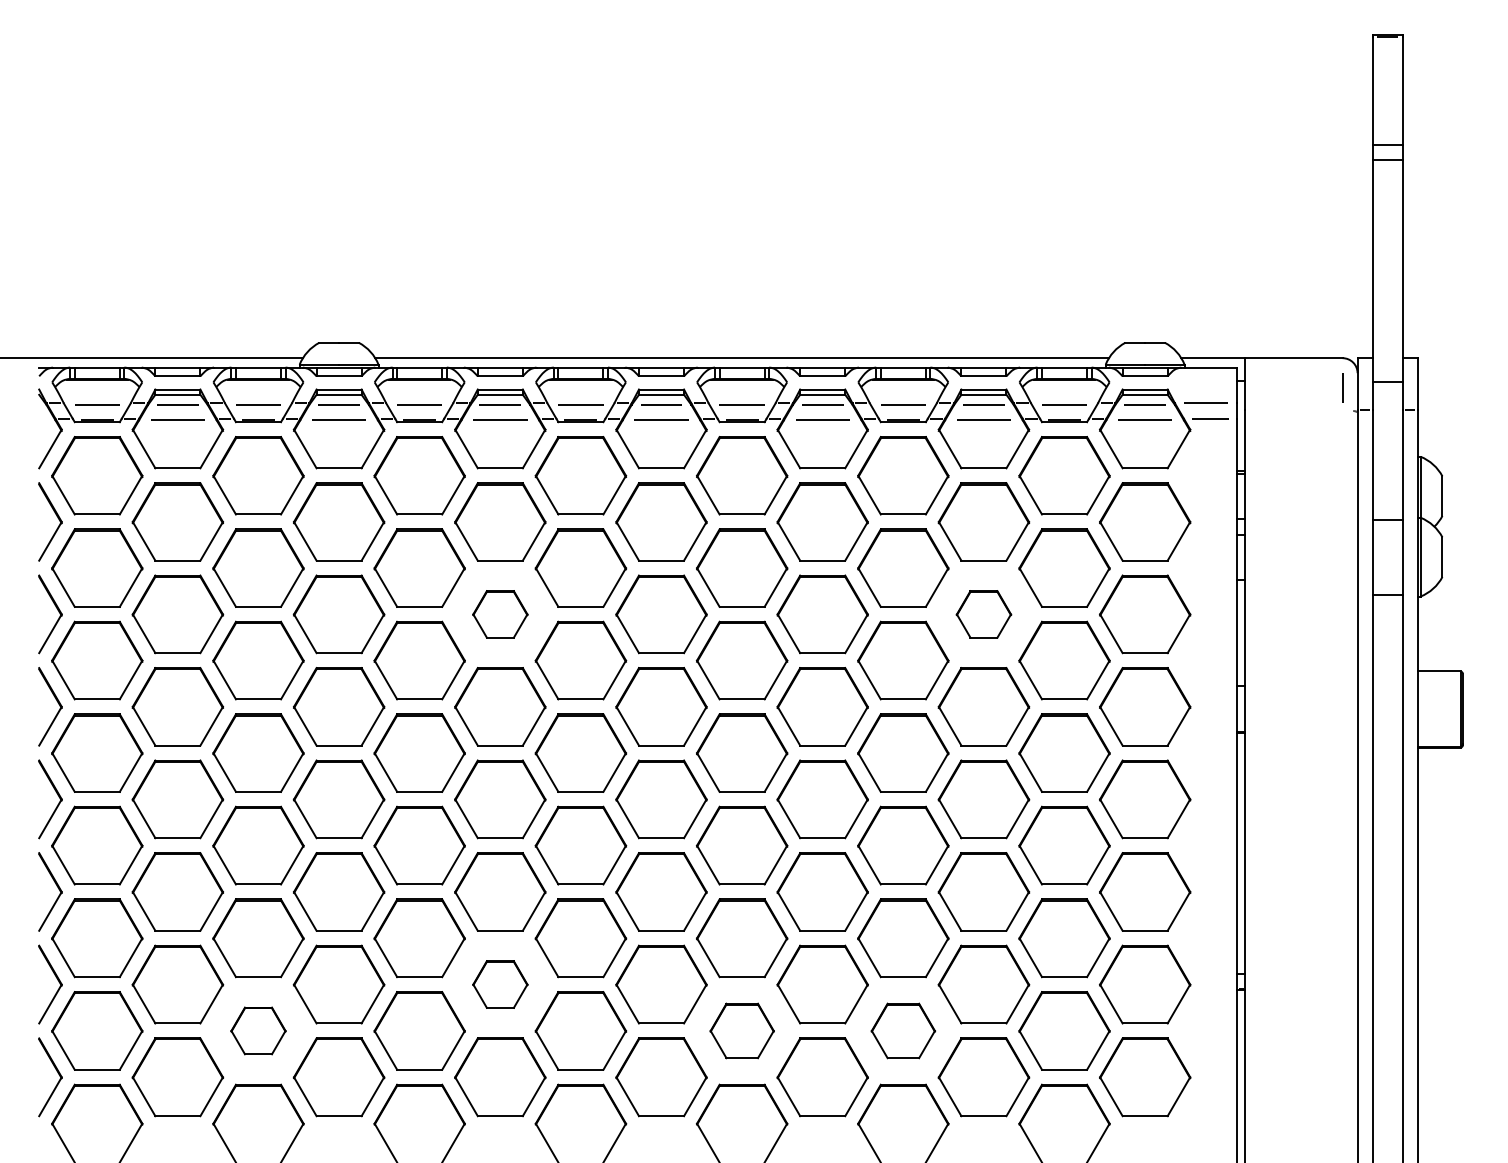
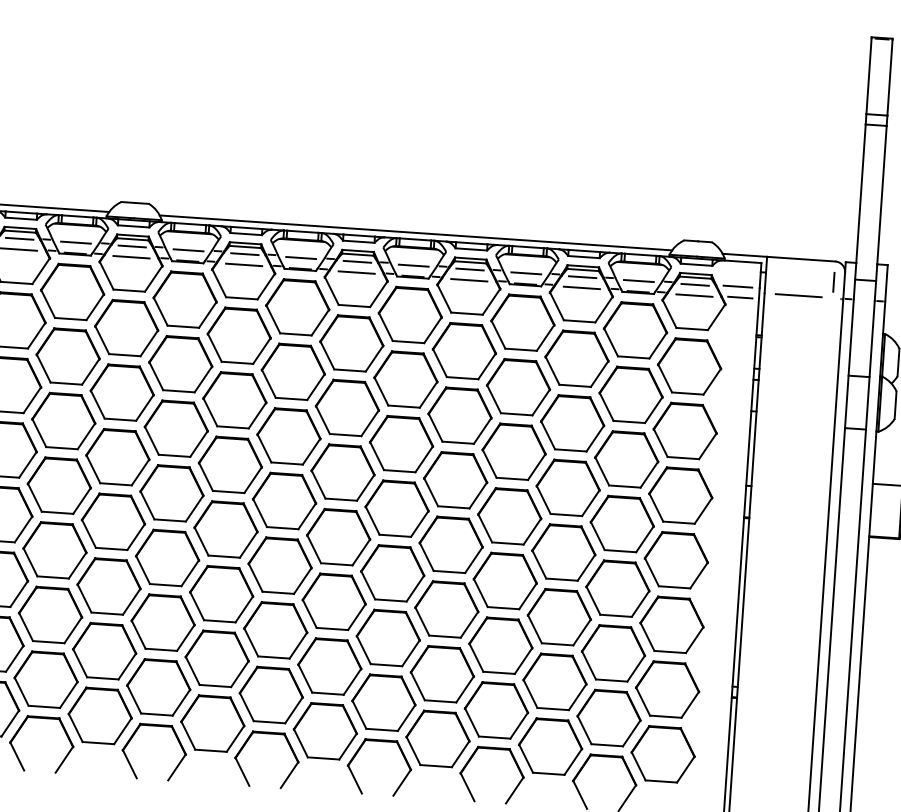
line: (1293, 410) -> (798, 295), added
part: (500, 614) -> (235, 400), size x1.67
part: (983, 614) -> (572, 423), size x1.67
part: (500, 984) -> (217, 658), size x1.67
part: (258, 1030) -> (46, 679), size x1.67
part: (742, 1030) -> (384, 702), size x1.43
part: (903, 1030) -> (496, 710), size x1.43

